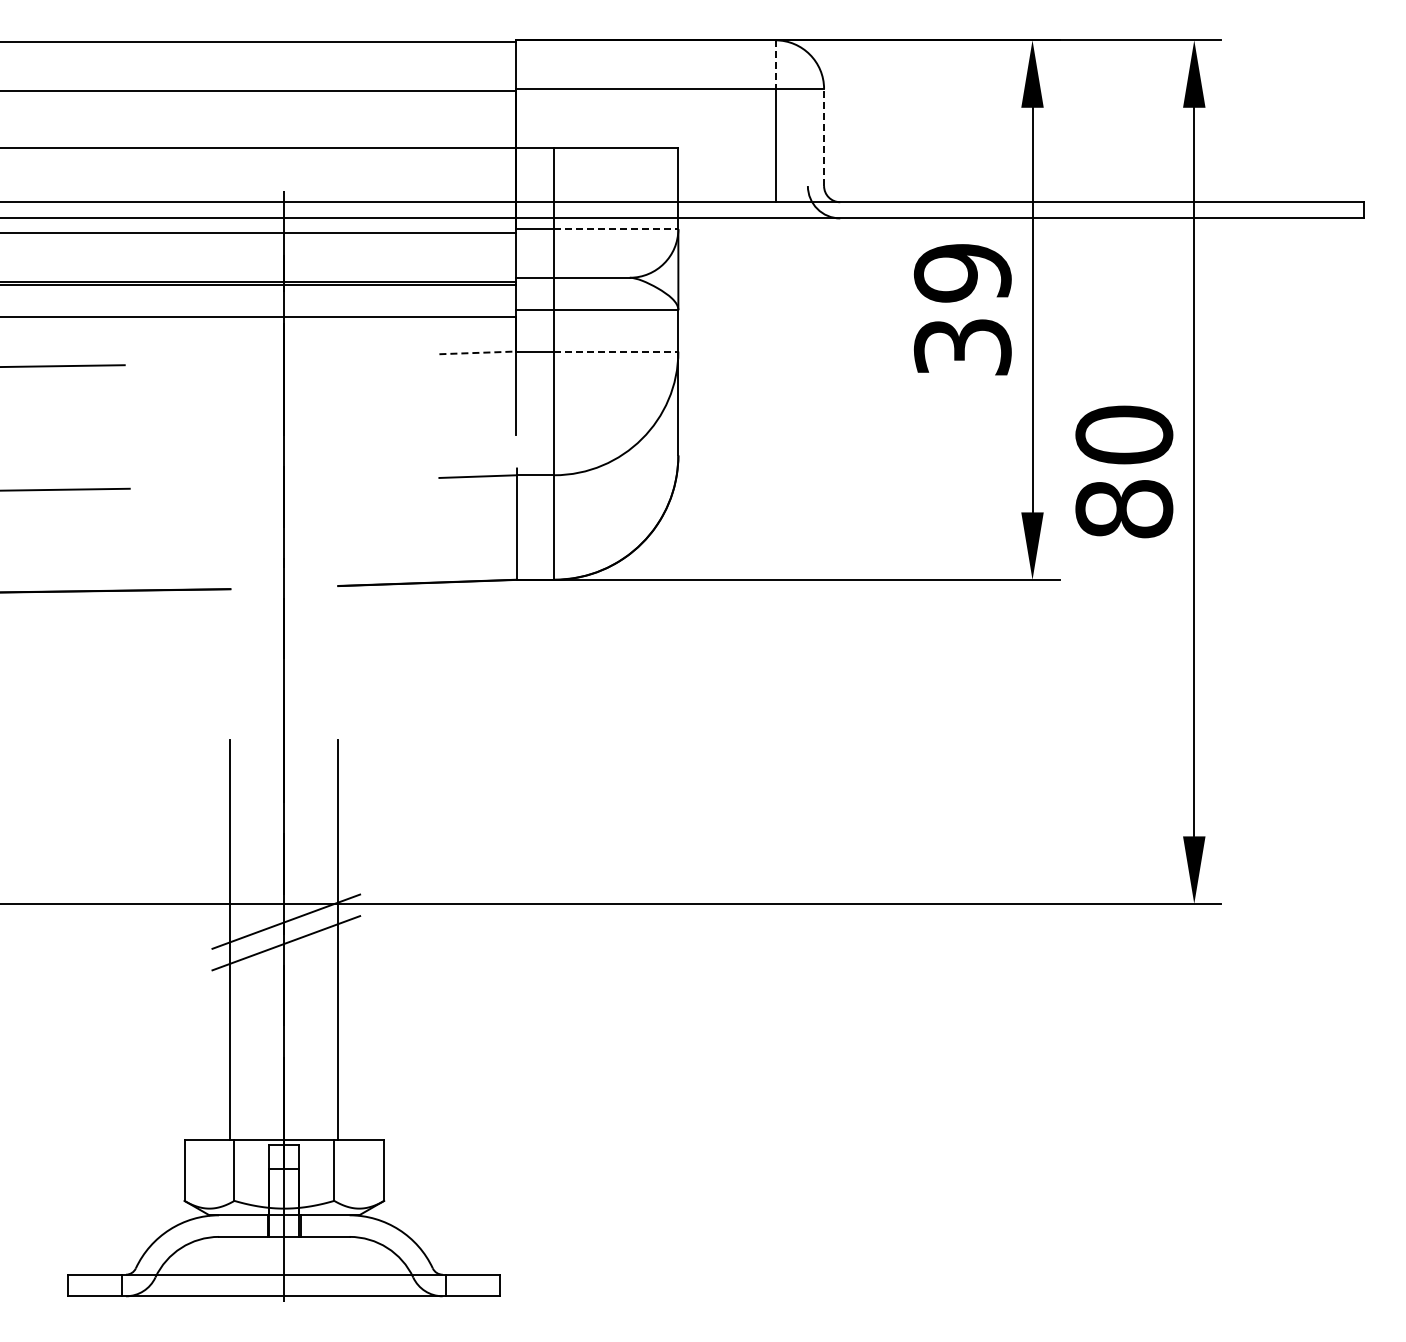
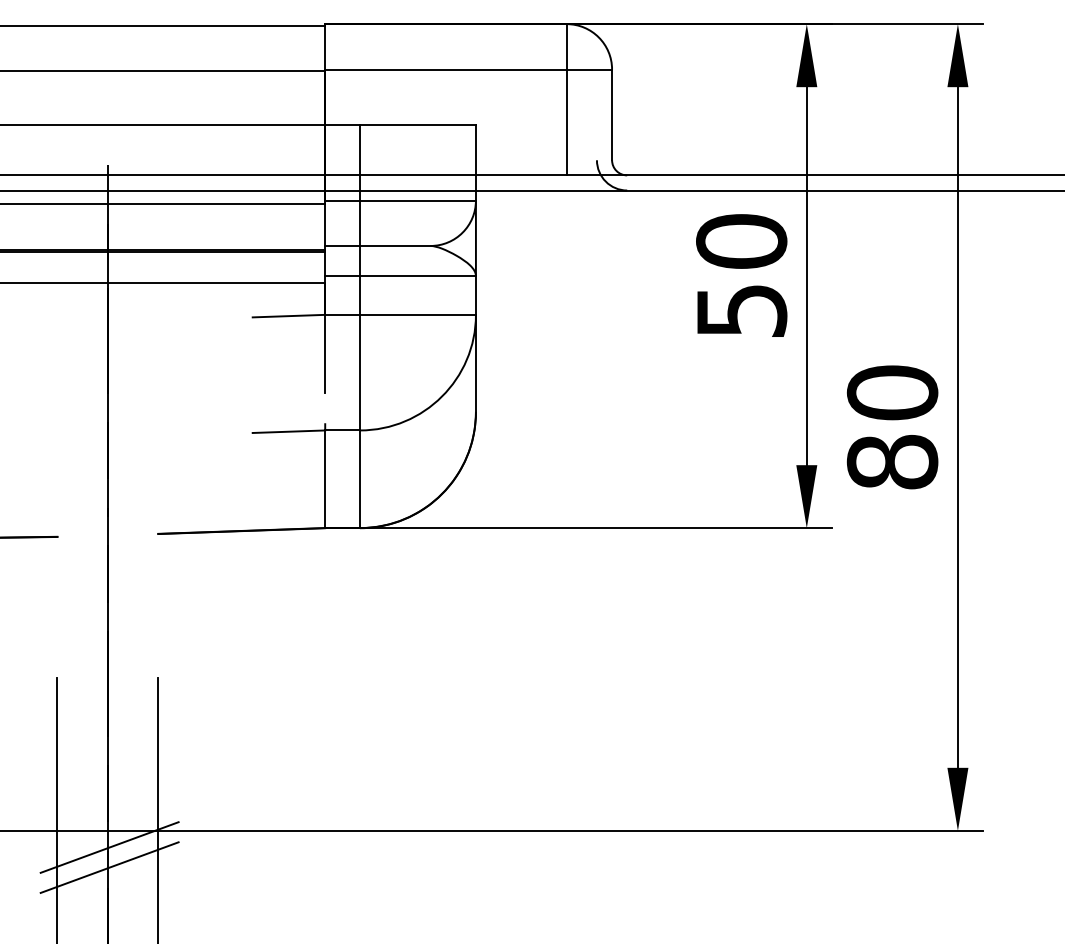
line: (775, 65) -> (566, 47), dashed -> solid
line: (824, 137) -> (612, 114), dashed -> solid
line: (616, 229) -> (418, 200), dashed -> solid
text: (962, 309) -> (741, 275), 39 -> 50
line: (616, 351) -> (418, 314), dashed -> solid
line: (477, 352) -> (288, 315), dashed -> solid

